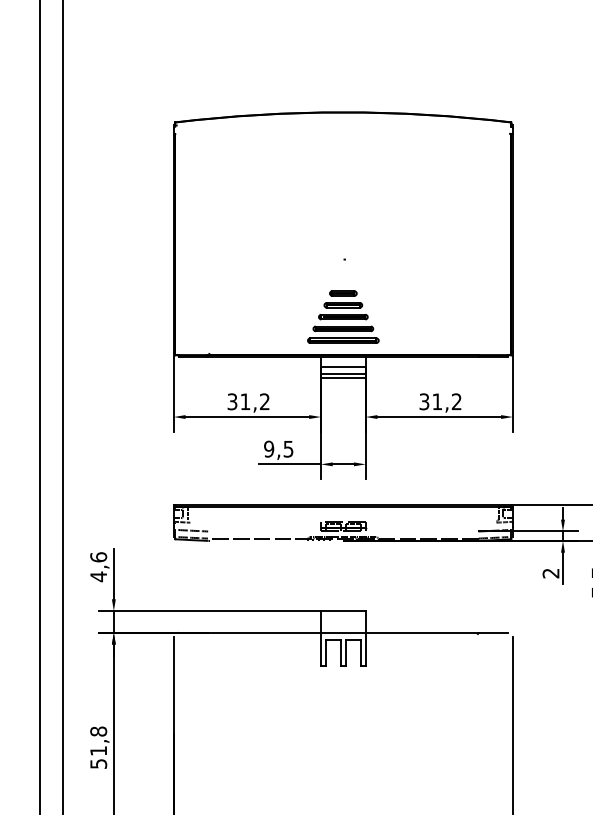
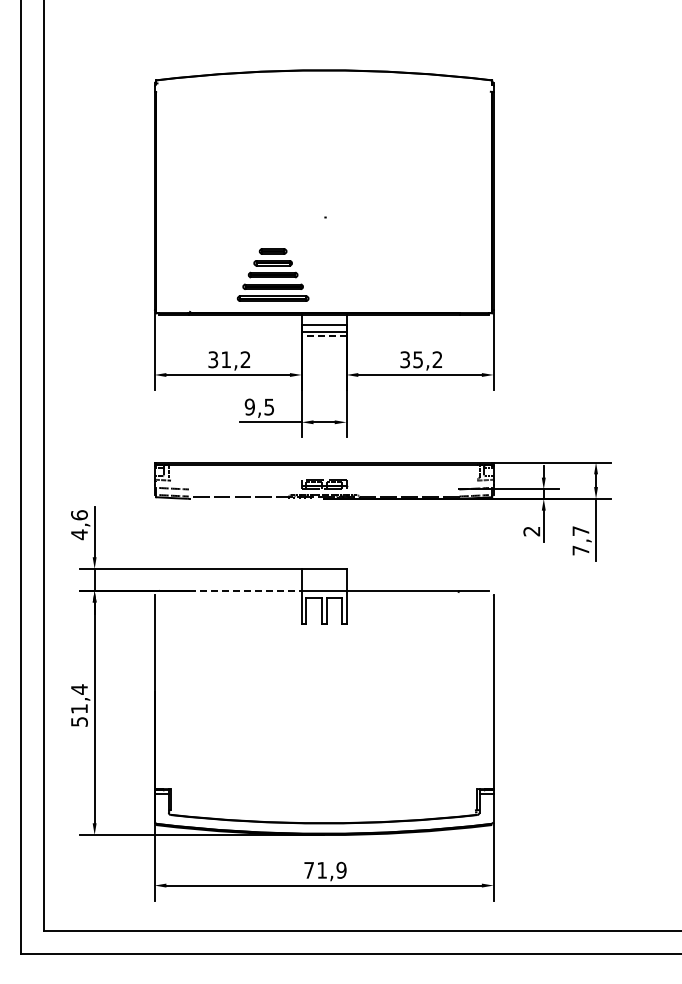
part: (342, 316) -> (272, 274), moved
line: (342, 378) -> (323, 336), solid -> dashed
text: (436, 401) -> (417, 359), 31,2 -> 35,2
line: (264, 632) -> (245, 590), solid -> dashed
text: (98, 731) -> (79, 689), 51,8 -> 51,4

